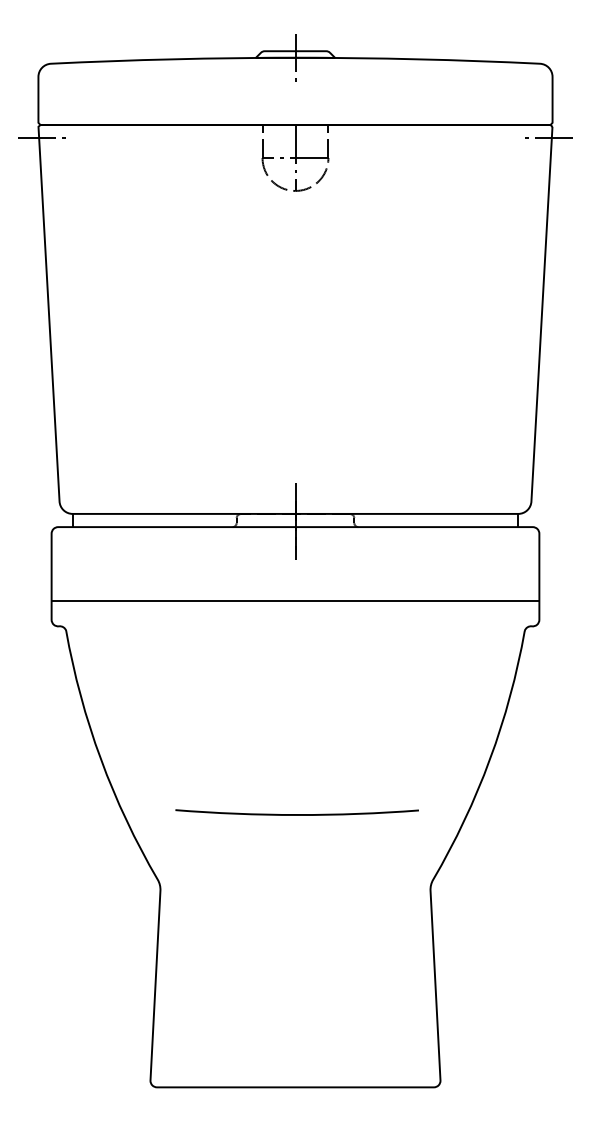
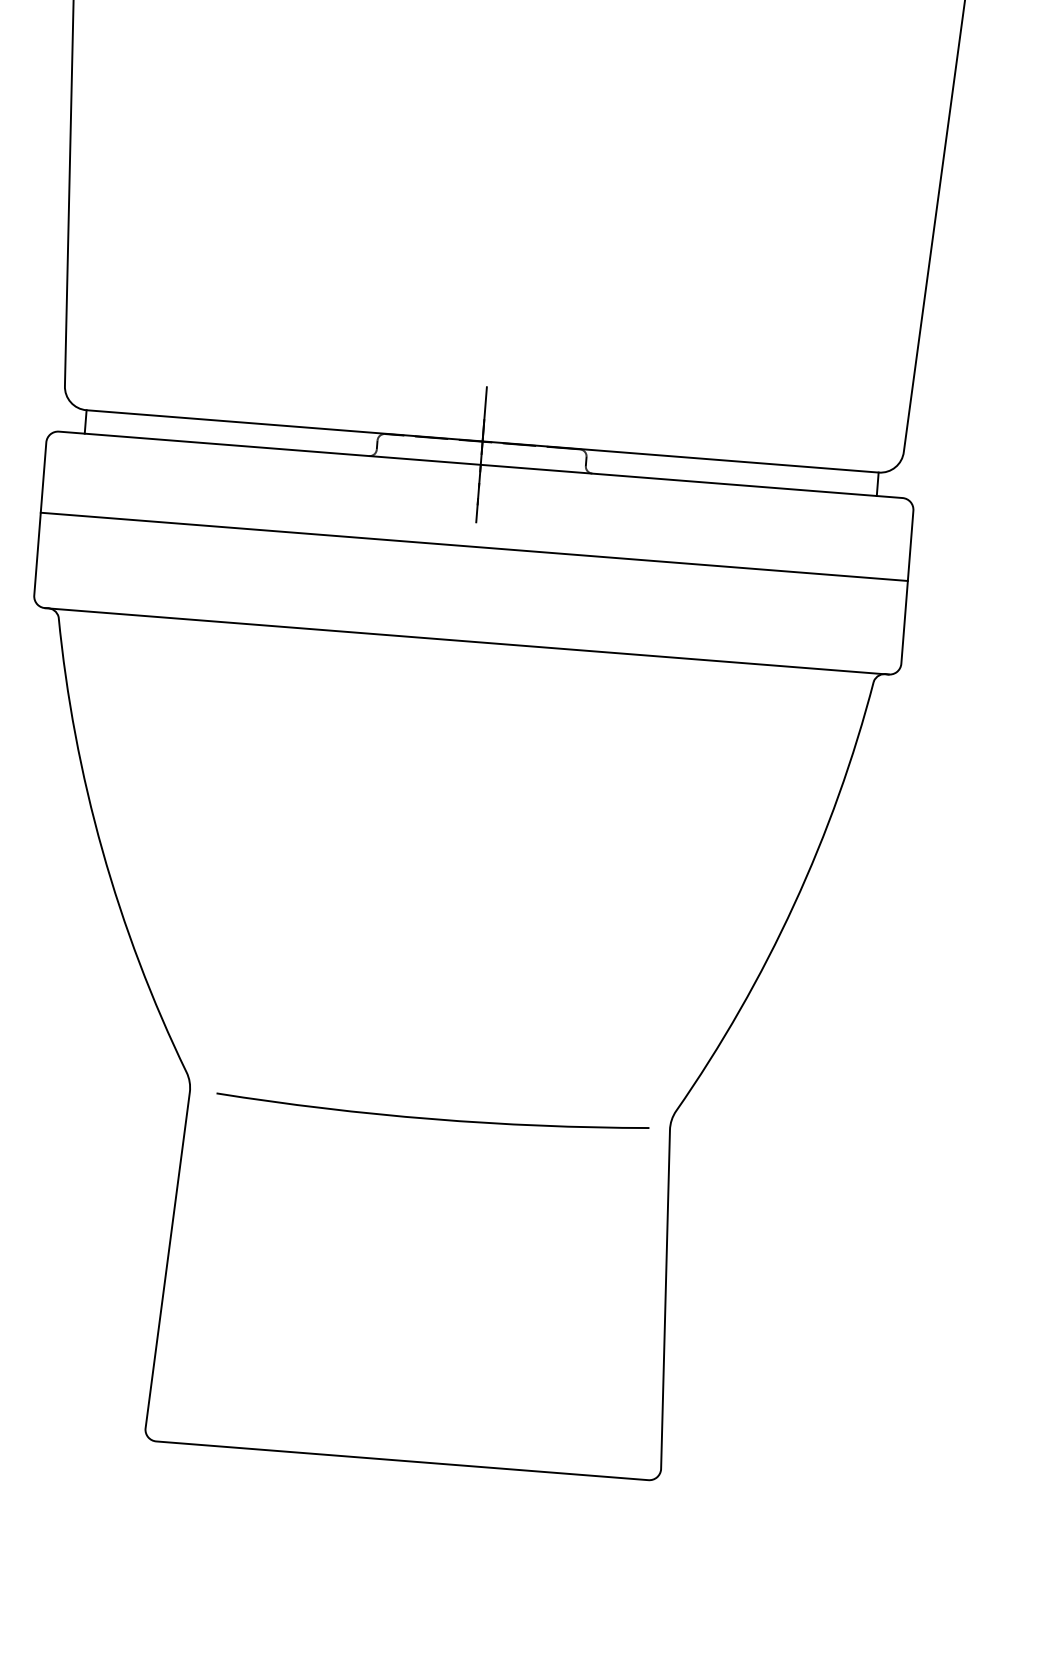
line: (295, 601) -> (474, 547), moved
line: (295, 626) -> (466, 641), added
arc: (296, 814) -> (431, 1118), moved

